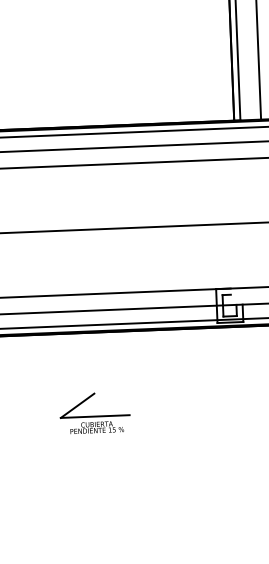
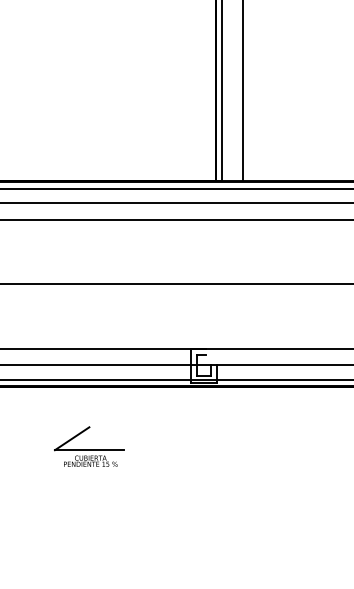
part: (95, 412) -> (89, 446), moved

